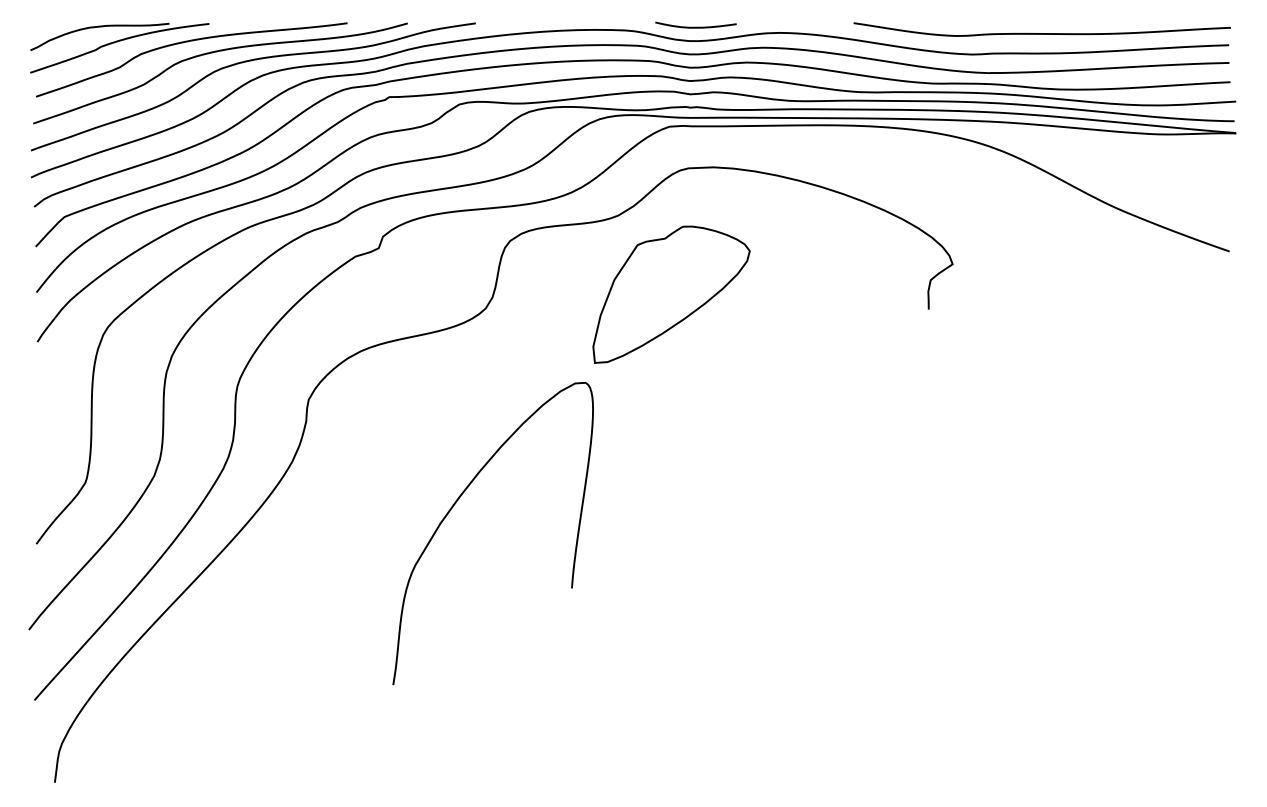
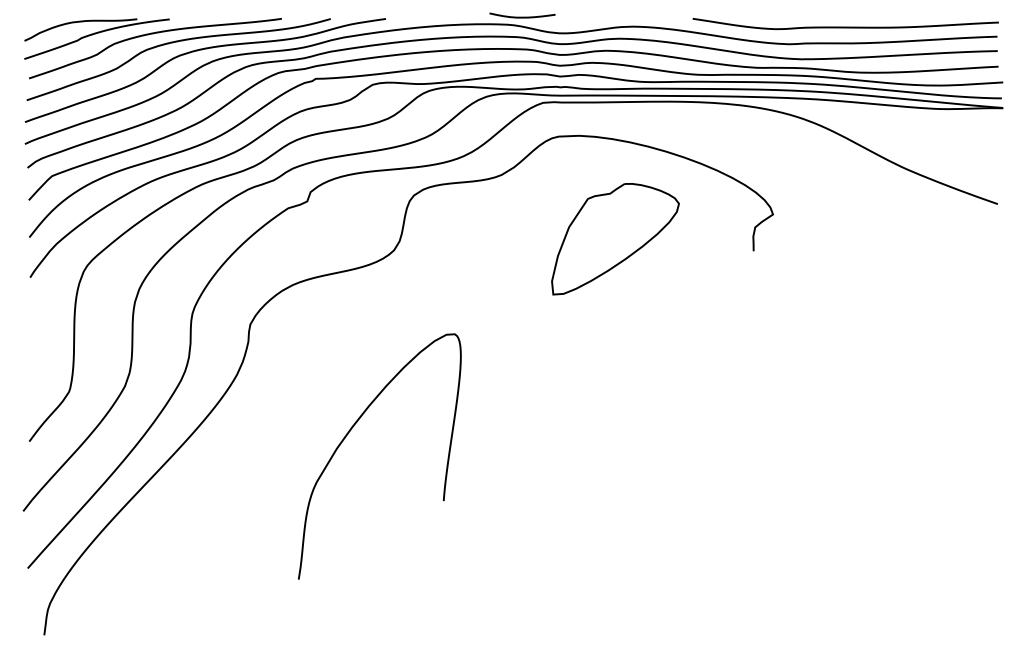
curve: (695, 26) -> (522, 16), moved
part: (671, 294) -> (615, 239), moved
curve: (456, 503) -> (350, 432), moved

